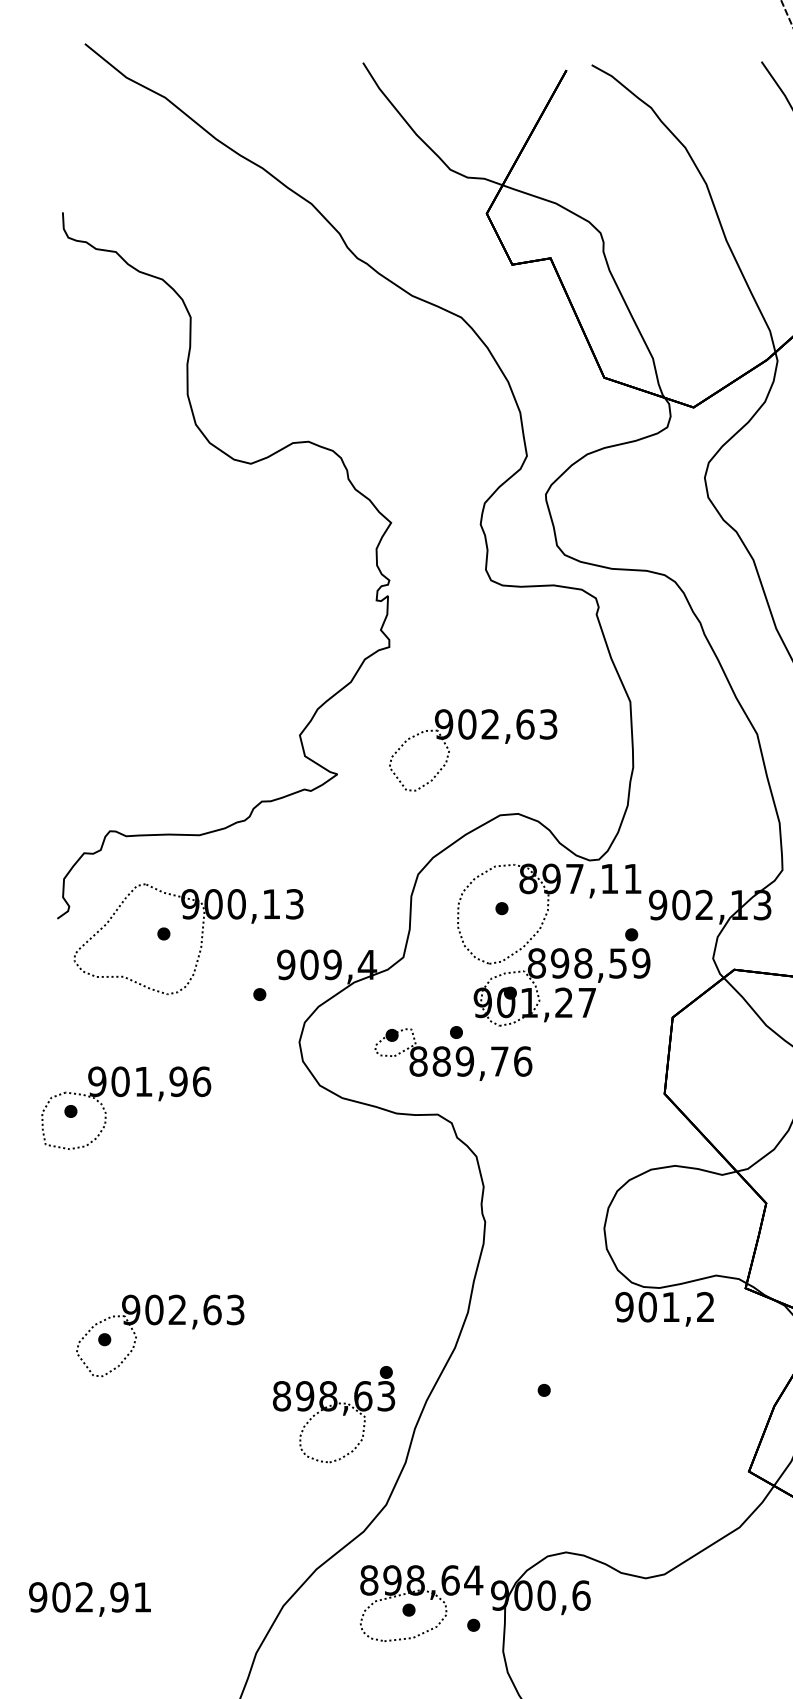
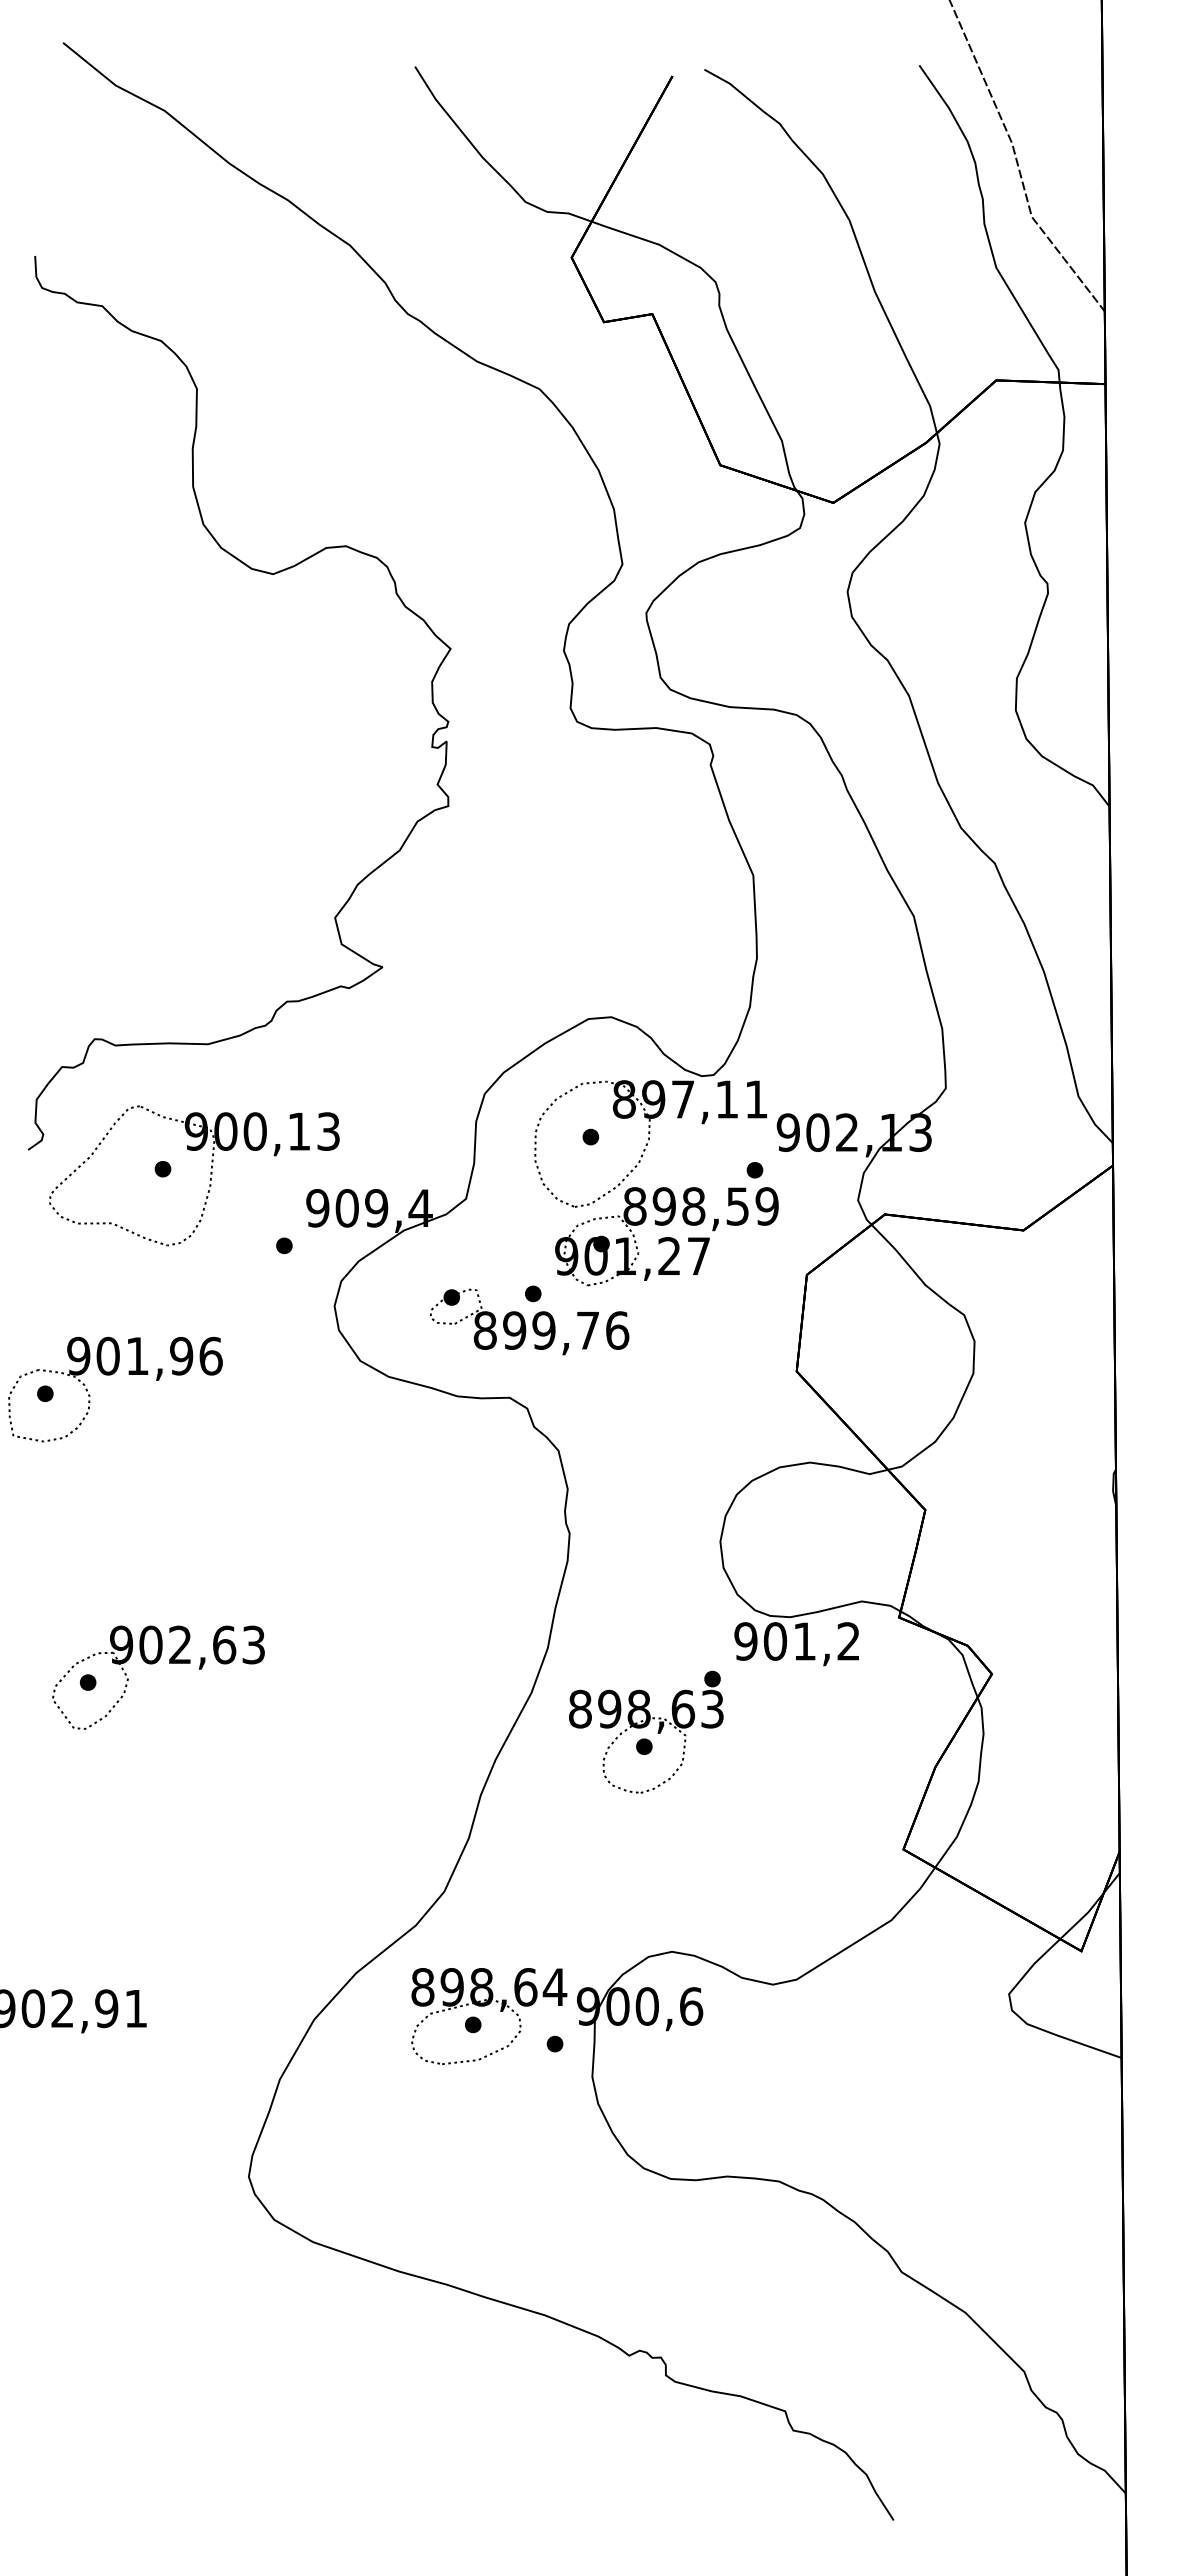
part: (469, 739) -> (549, 923), removed
text: (441, 1061) -> (514, 1330), 889,76 -> 899,76
part: (334, 1413) -> (646, 1731), moved

